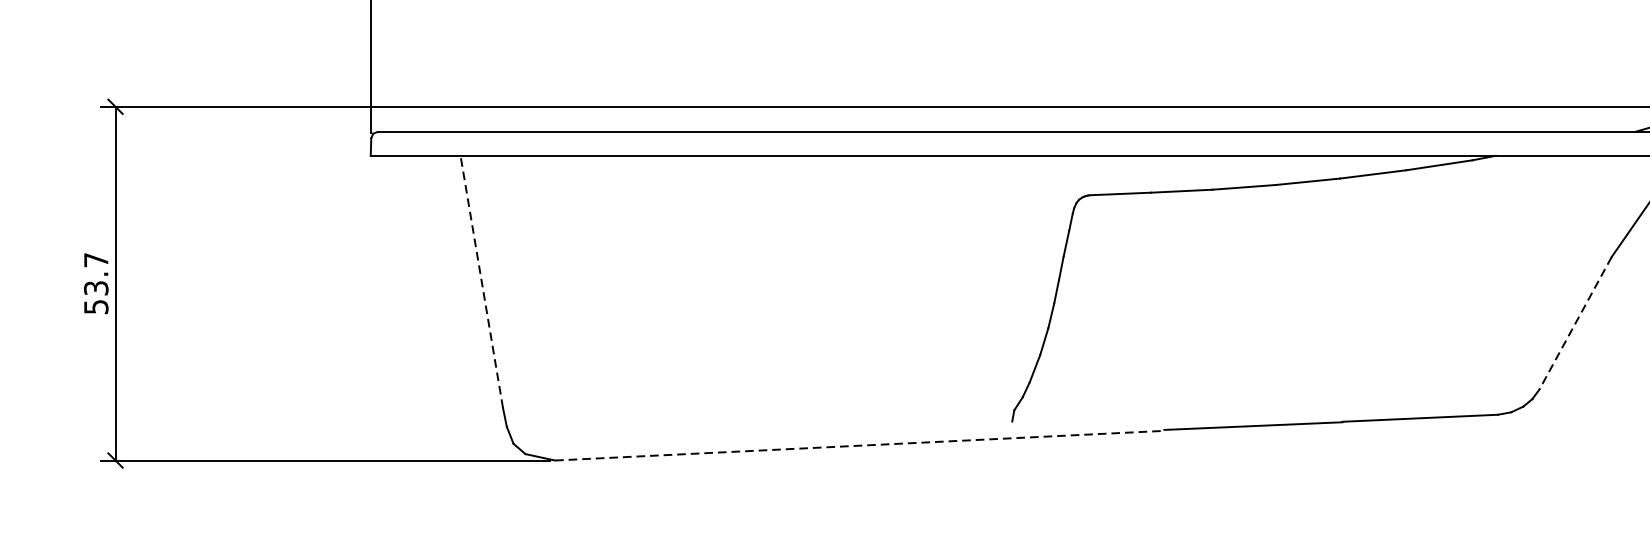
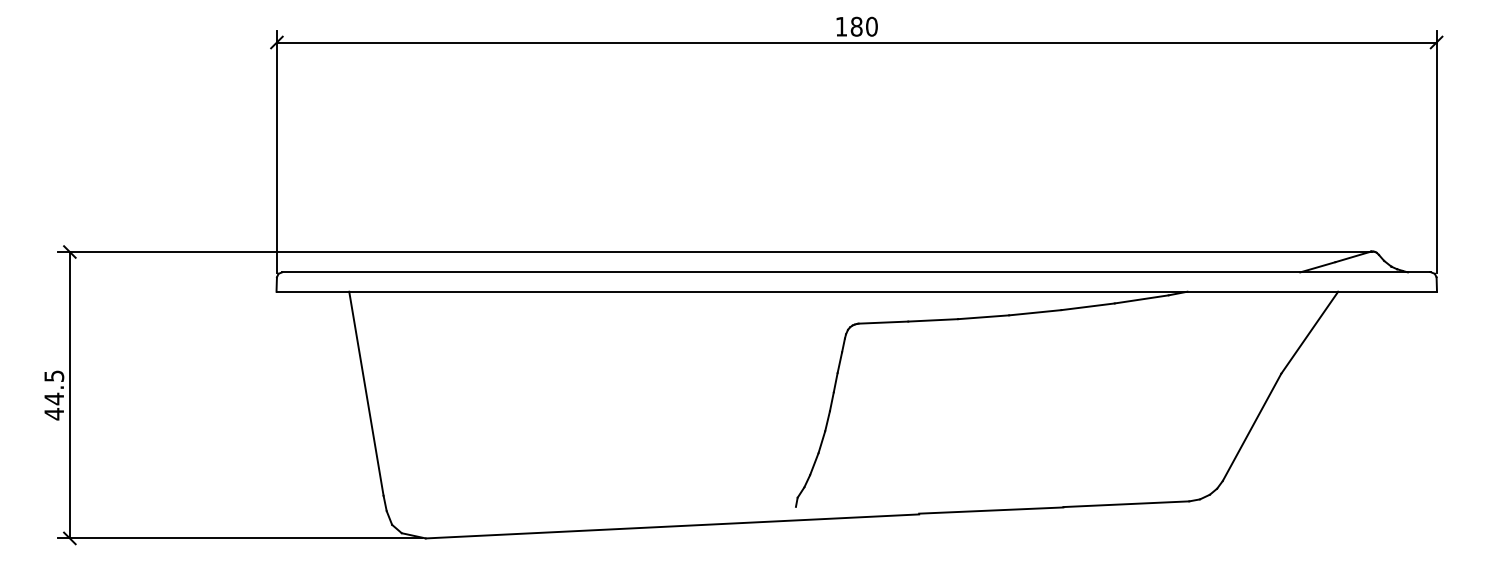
line: (481, 281) -> (366, 393), dashed -> solid
text: (96, 283) -> (54, 395), 53.7 -> 44.5
line: (1574, 323) -> (1251, 427), dashed -> solid
line: (859, 445) -> (672, 526), dashed -> solid

